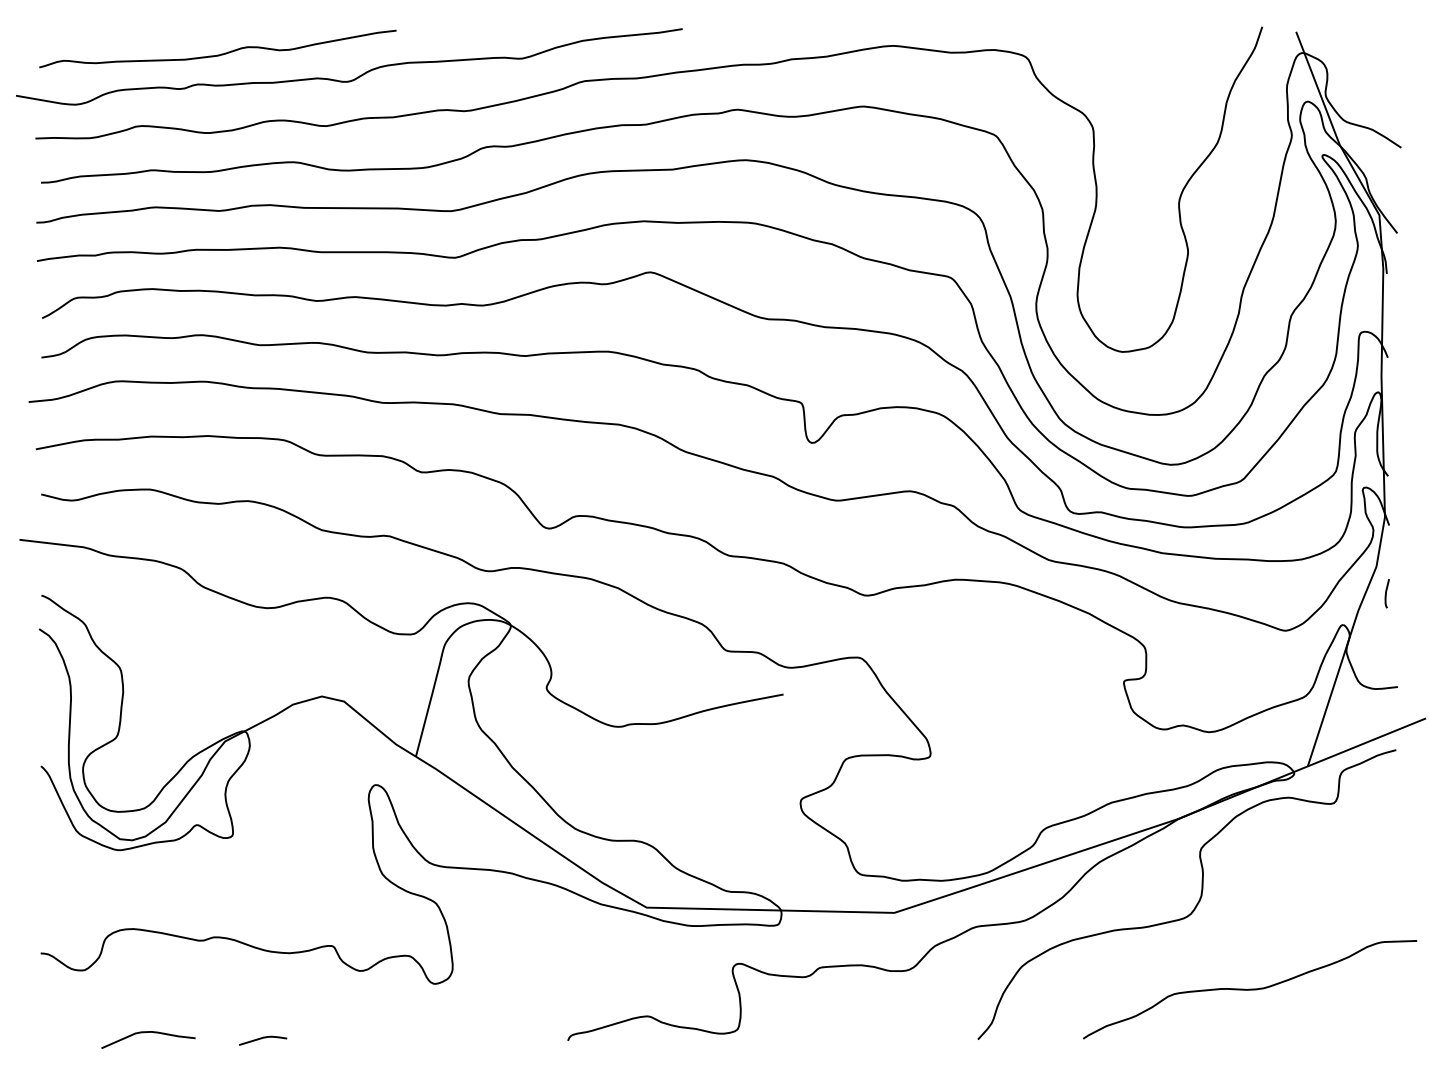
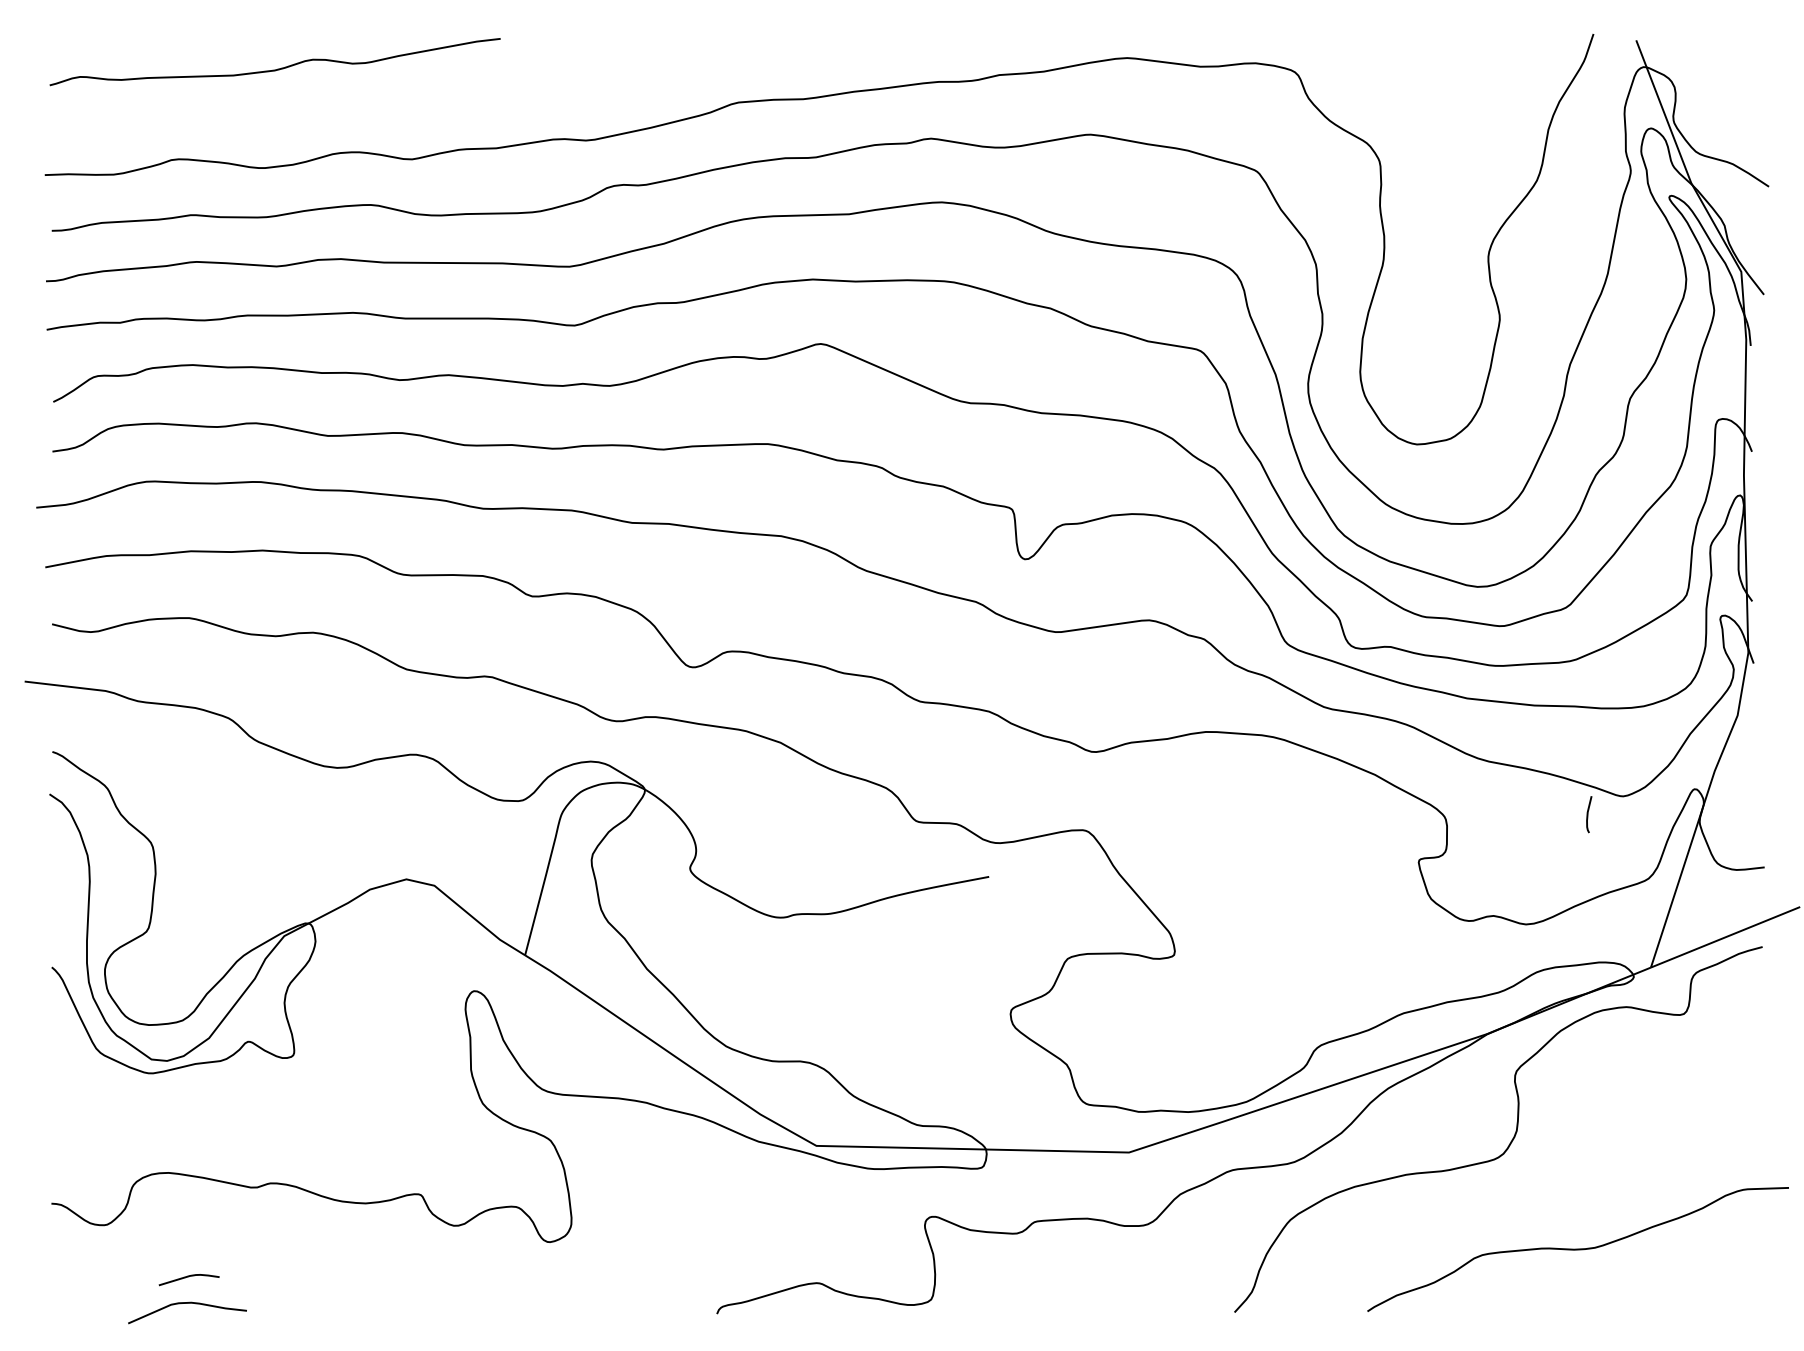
curve: (354, 78) -> (447, 99), removed
curve: (1386, 593) -> (1588, 814), moved
curve: (262, 1038) -> (188, 1277), moved

